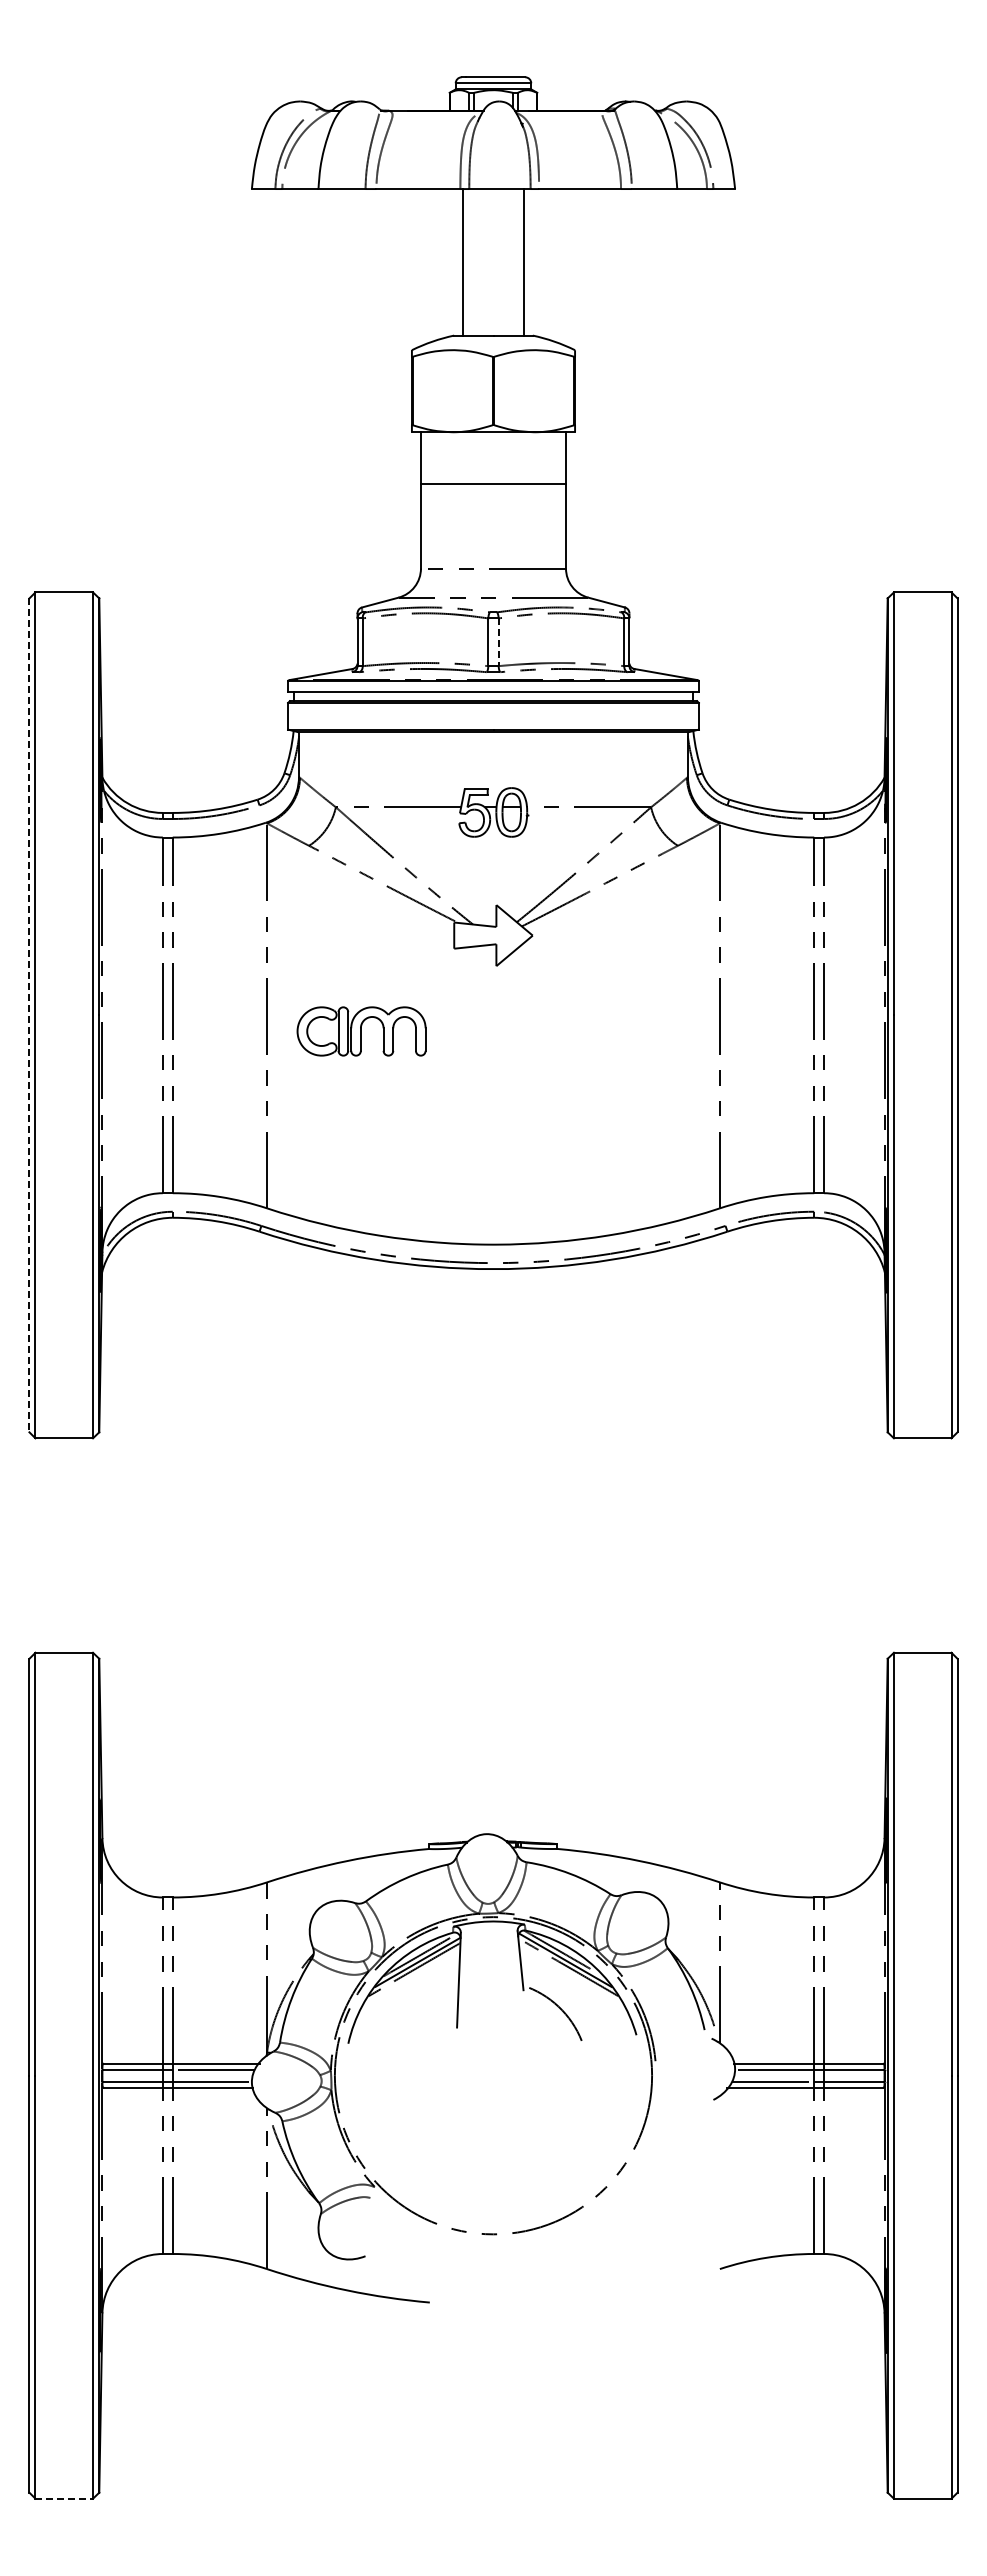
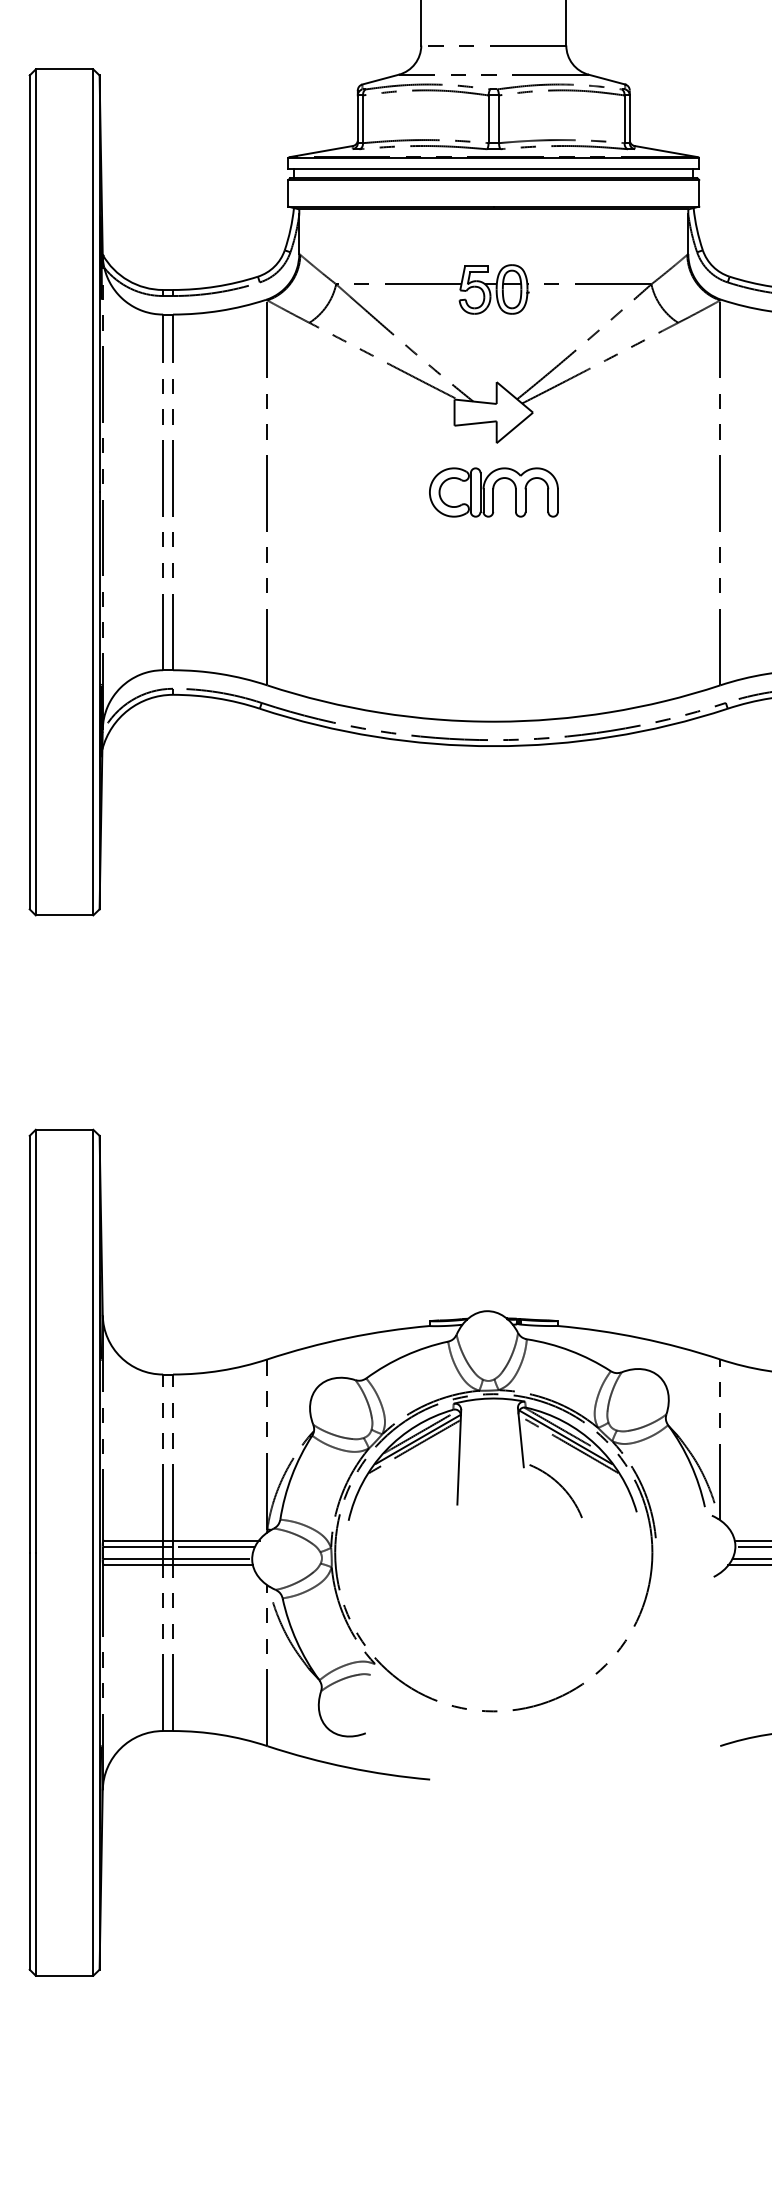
line: (498, 642) -> (498, 119), dashed -> solid
line: (29, 1015) -> (29, 492), dashed -> solid
part: (361, 1031) -> (493, 492), moved
line: (64, 2498) -> (64, 1975), dashed -> solid

